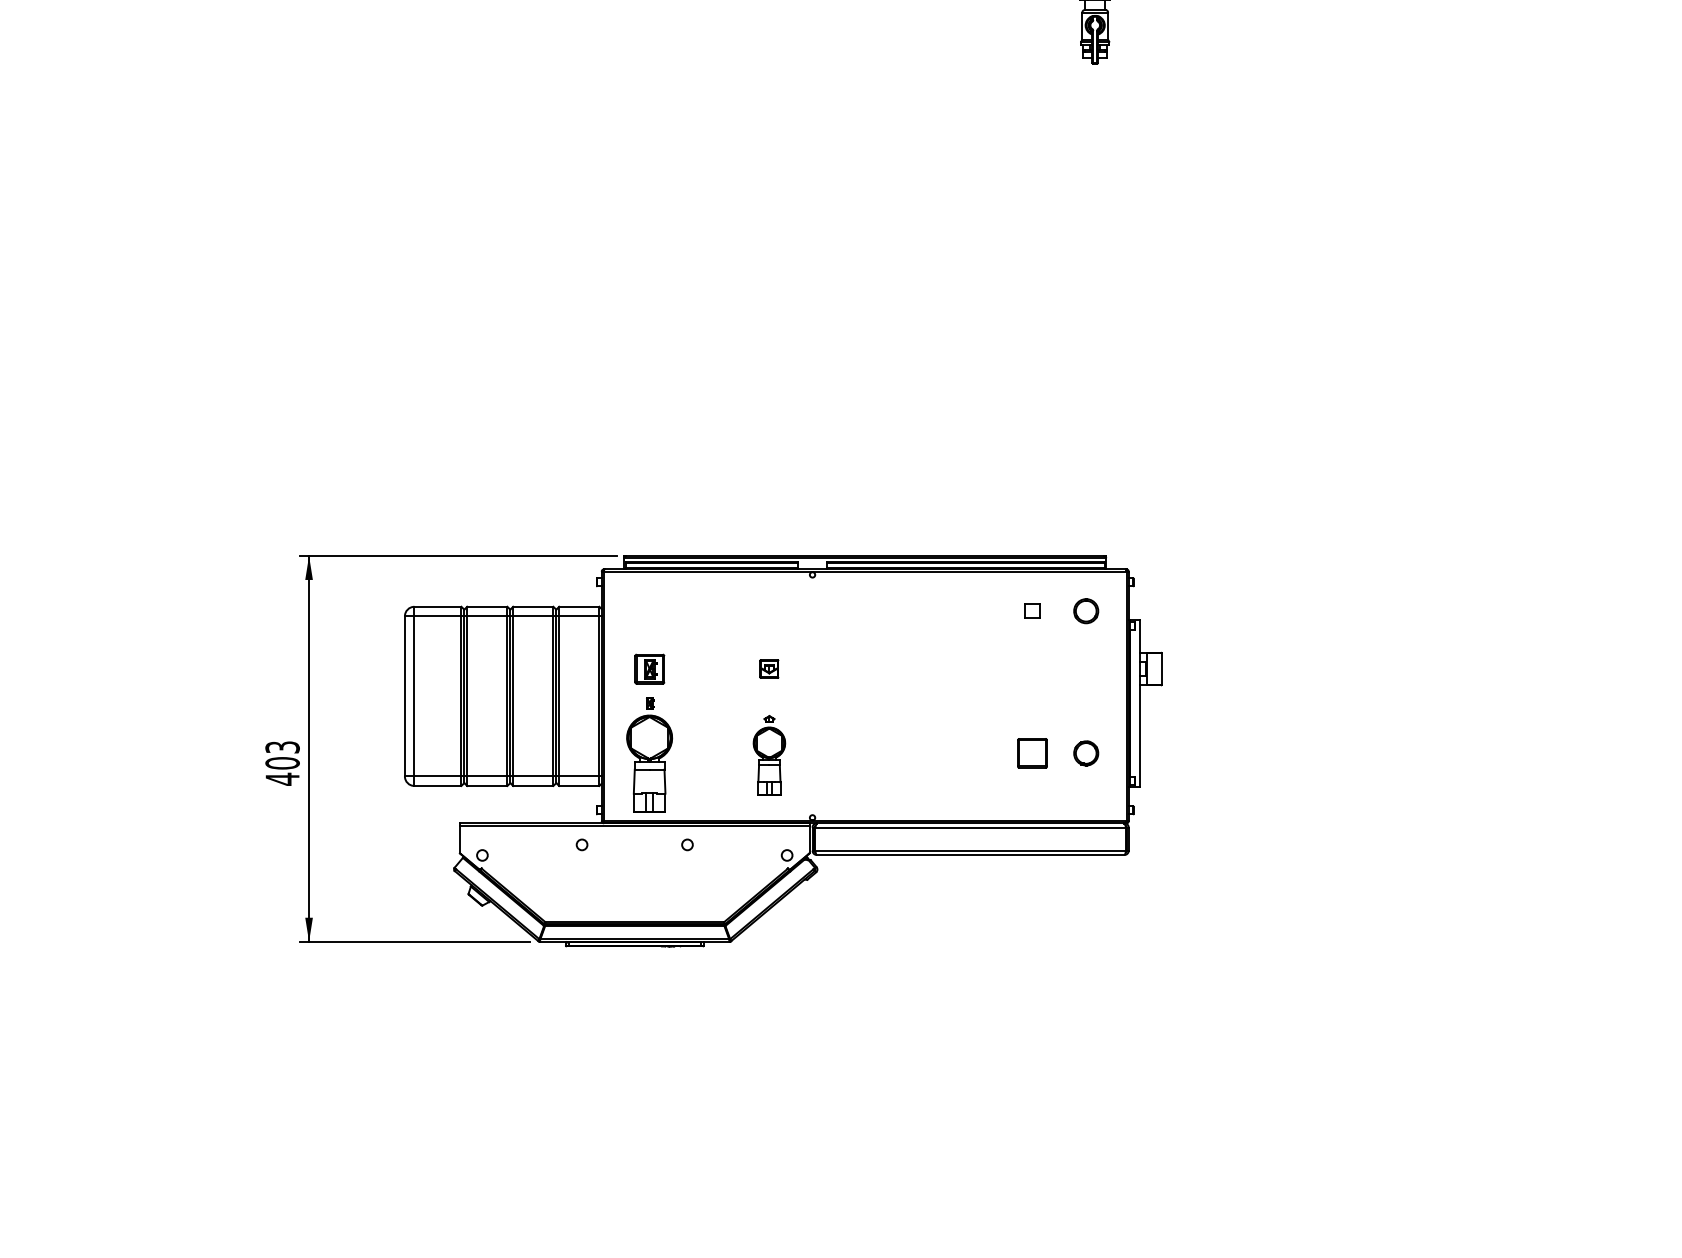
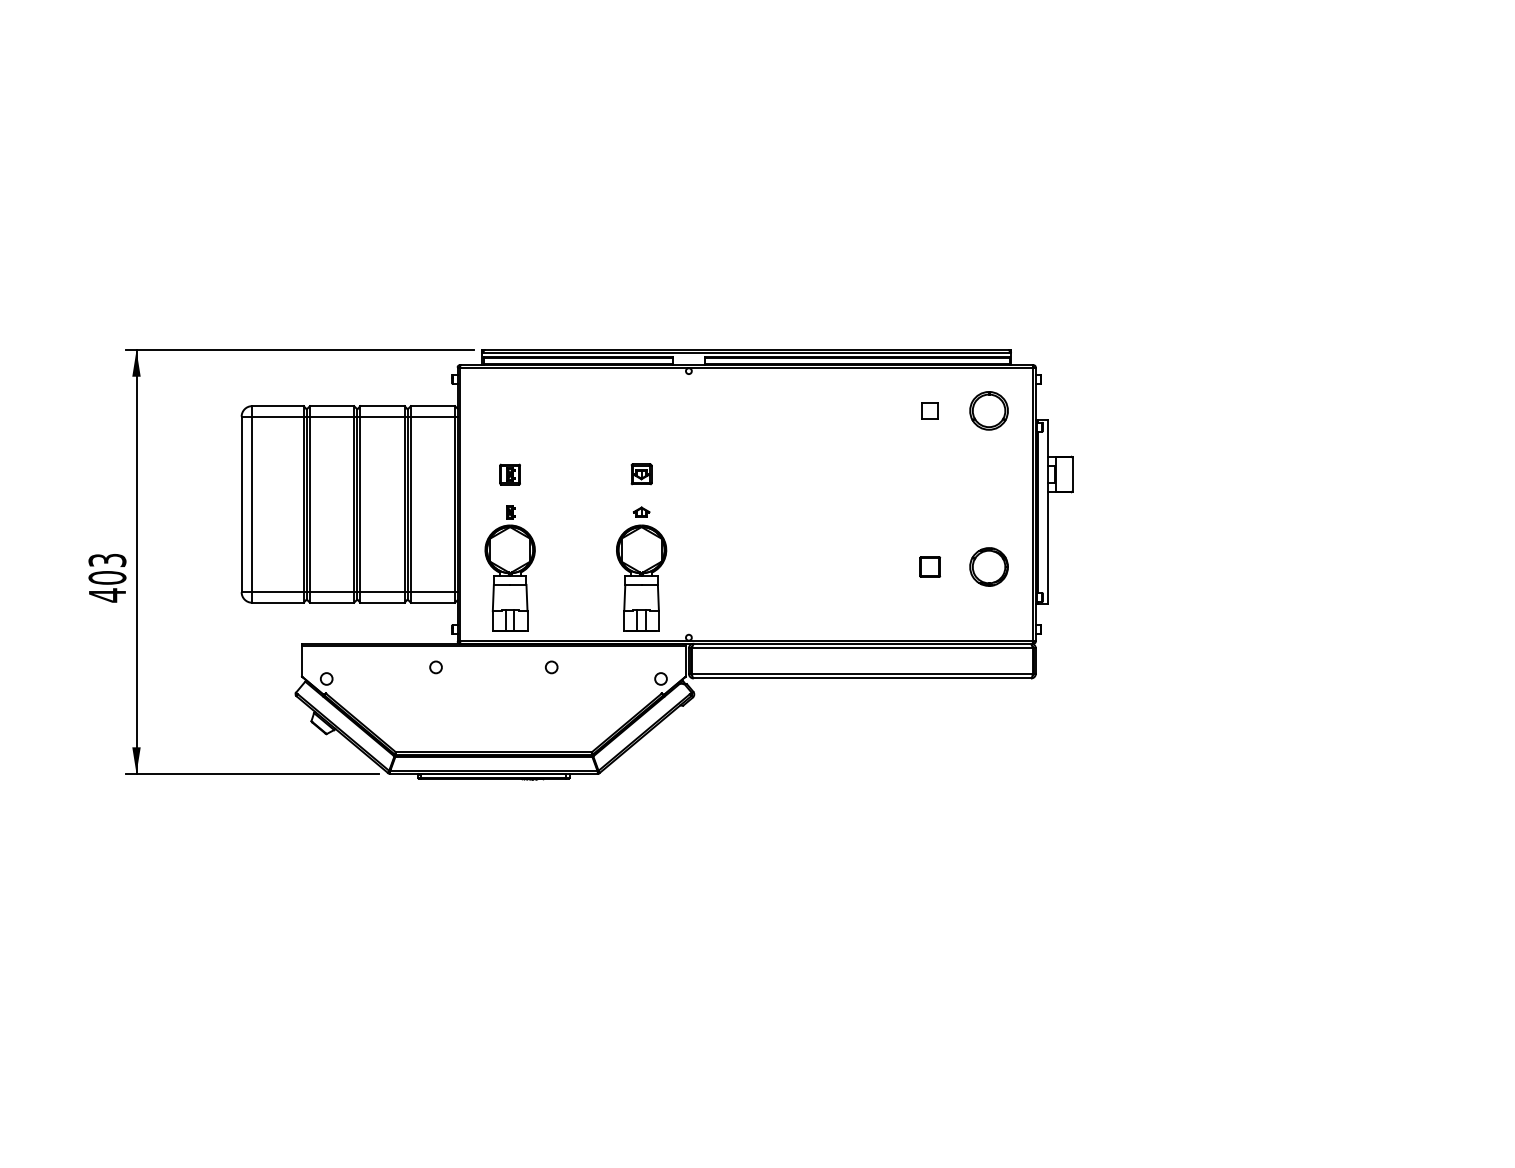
part: (1086, 611) -> (989, 411), size x1.43
part: (649, 668) -> (510, 473), size x0.62
part: (1032, 753) -> (930, 567), size x0.62
part: (1086, 753) -> (989, 567), size x1.43
part: (769, 755) -> (641, 569), size x1.43

